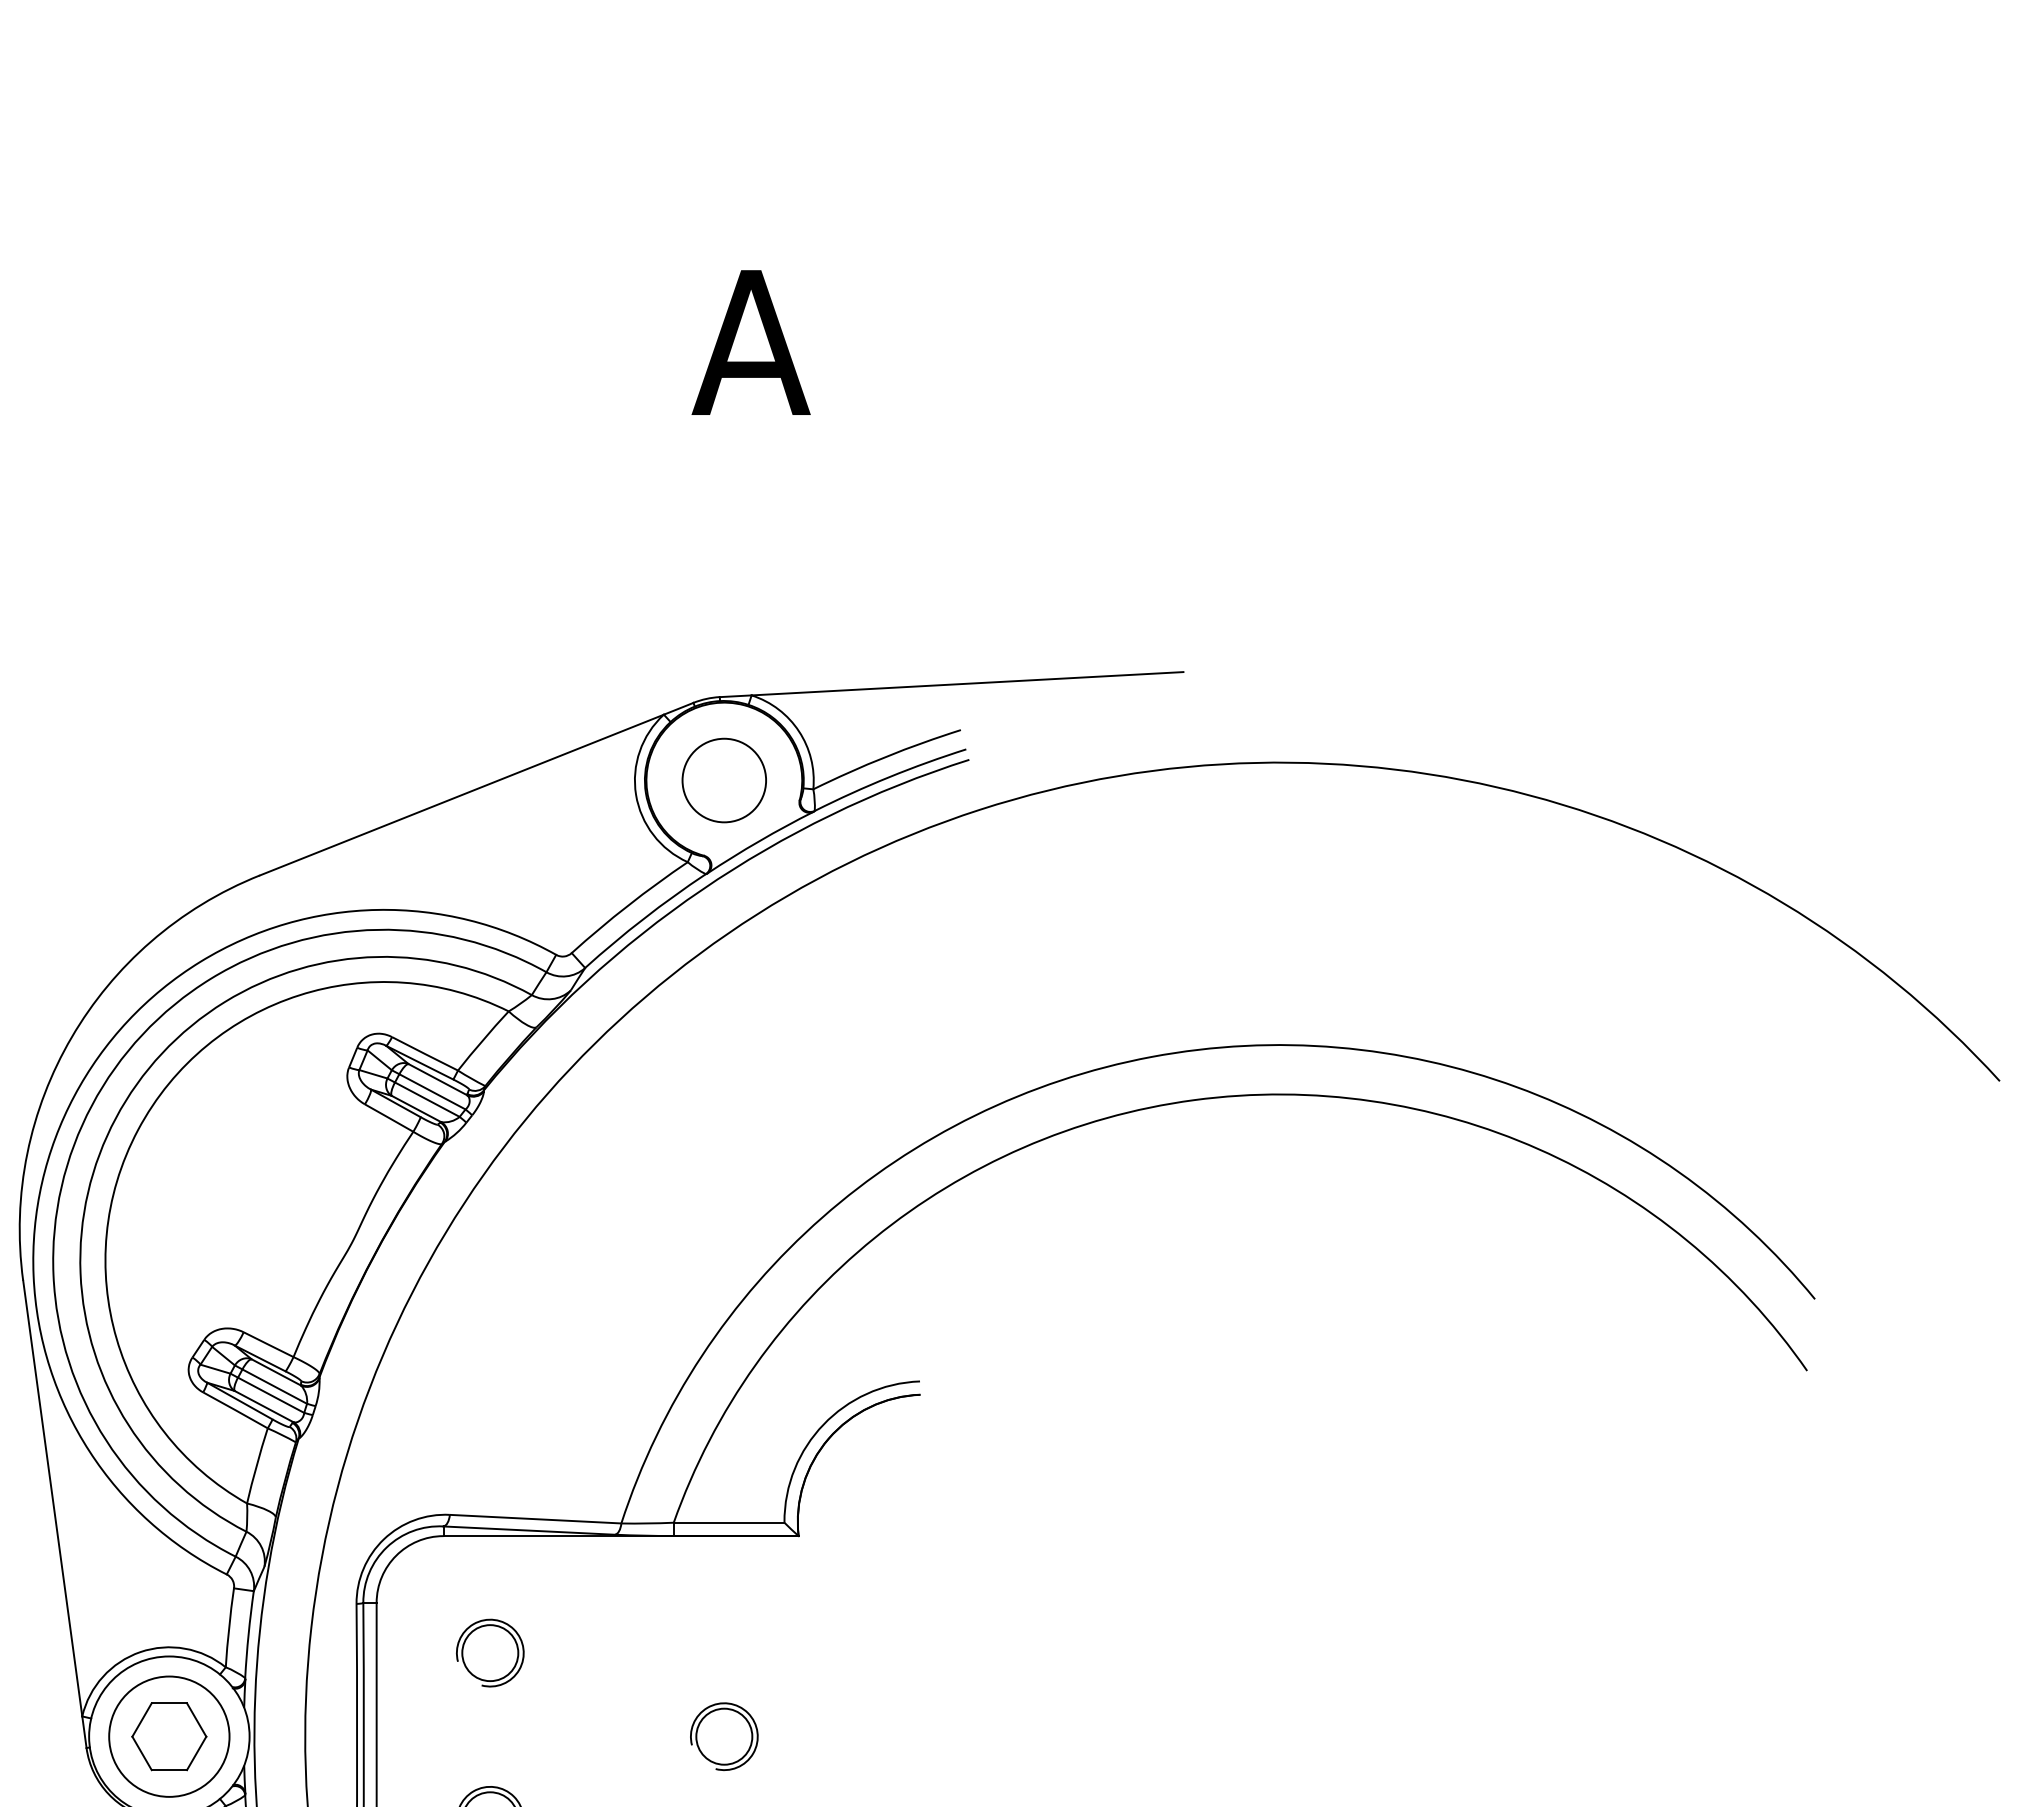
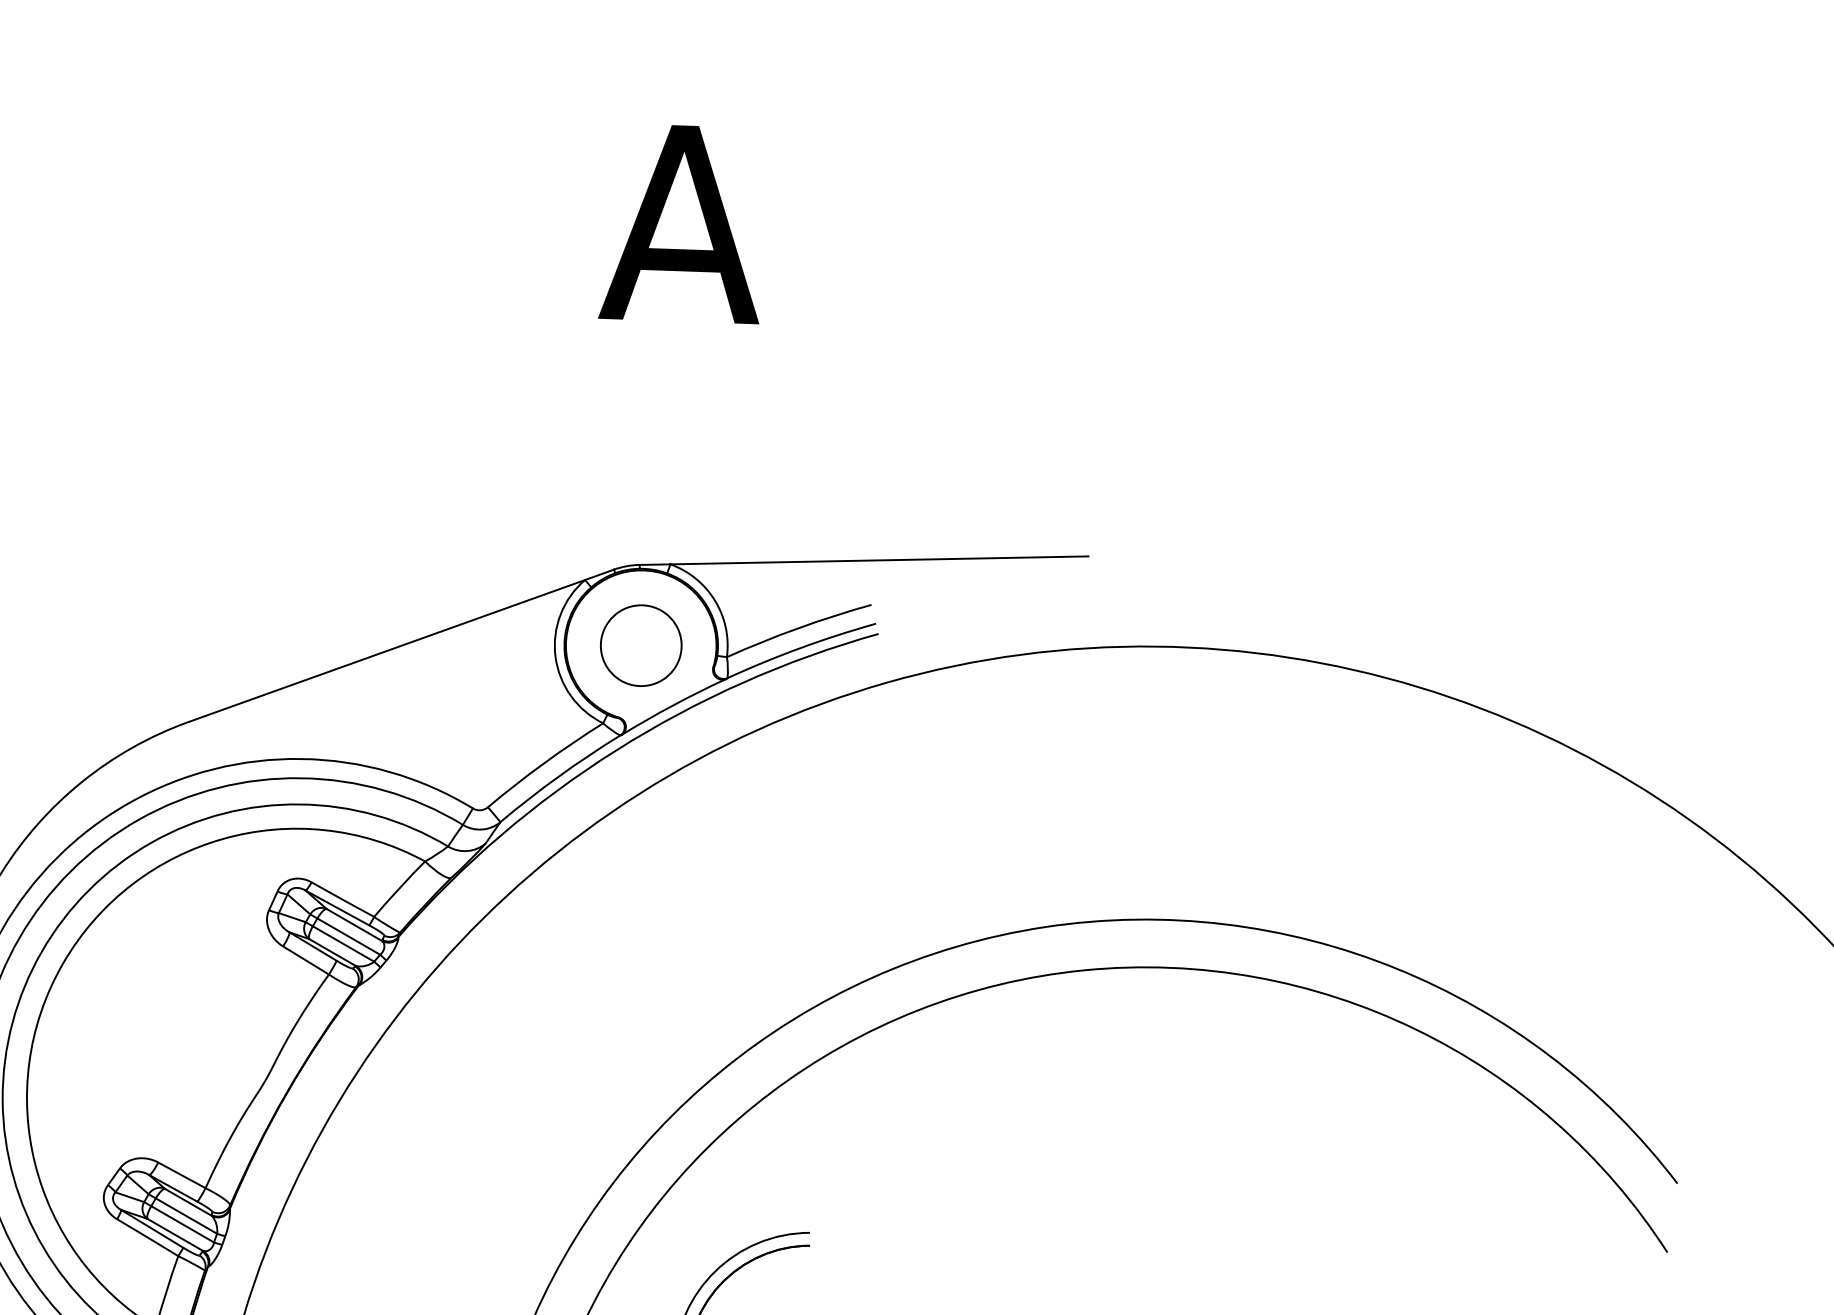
part: (750, 342) -> (681, 223), size x1.4

